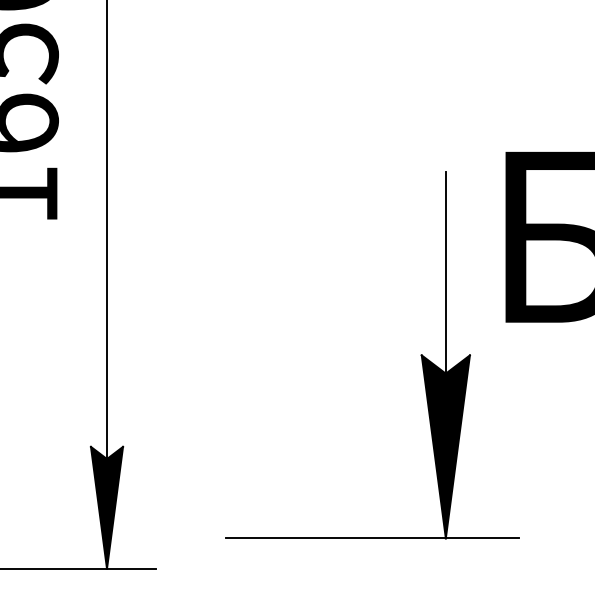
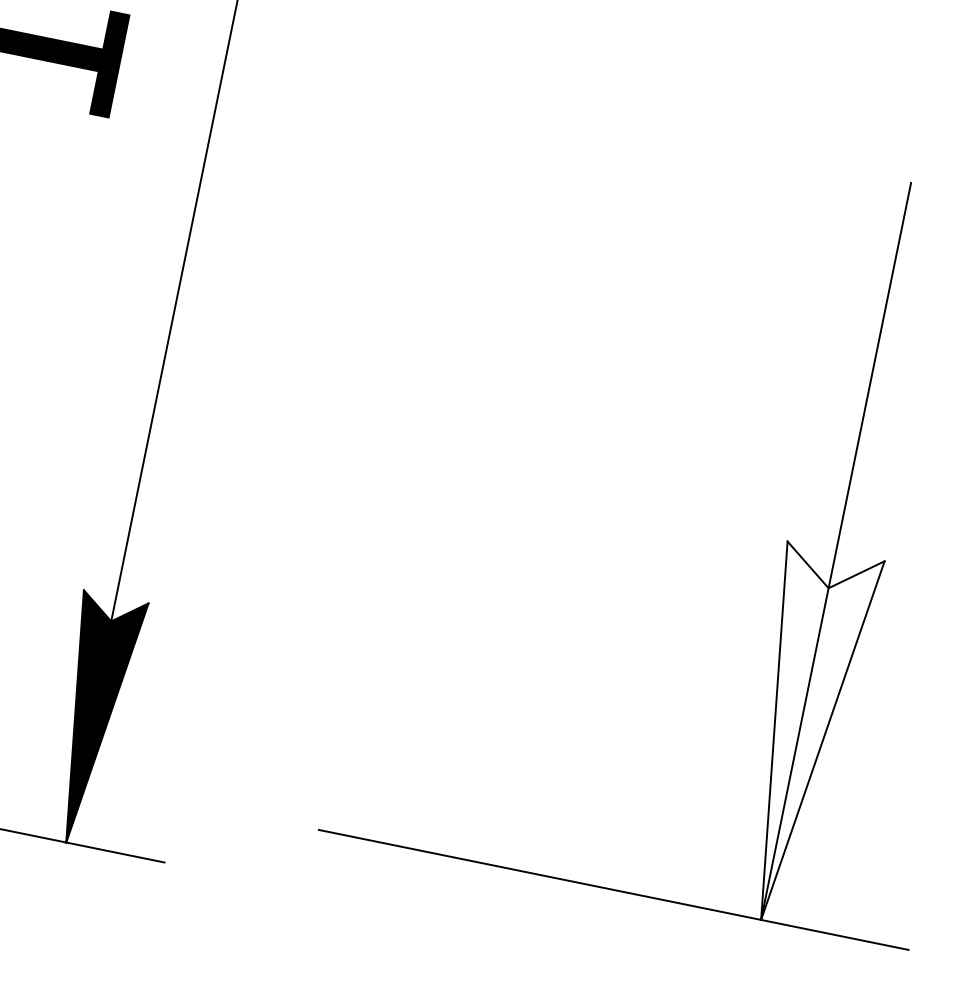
fill: (445, 446) -> (798, 734), removed

